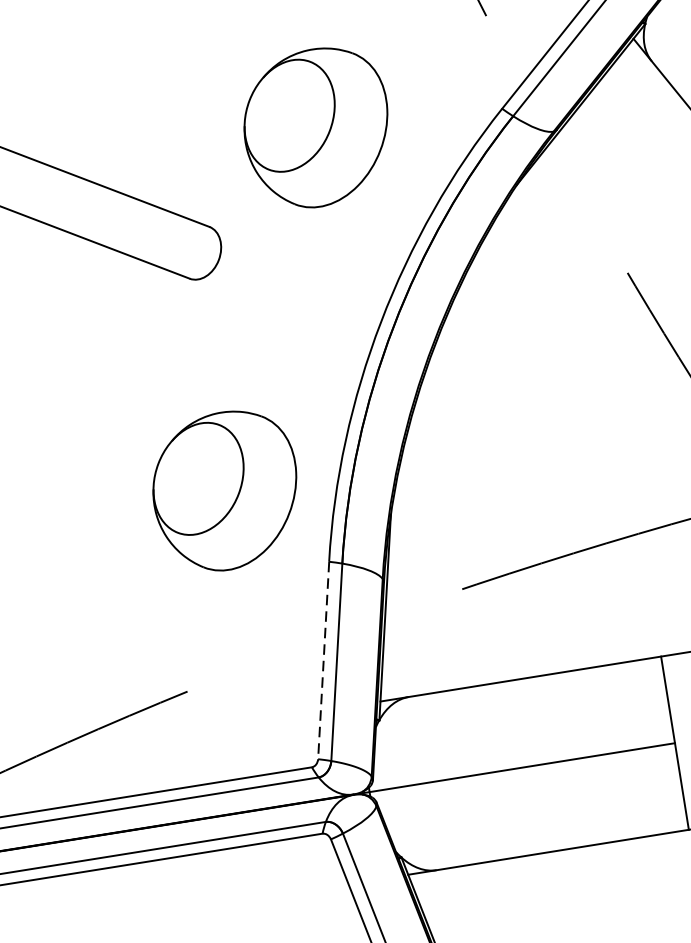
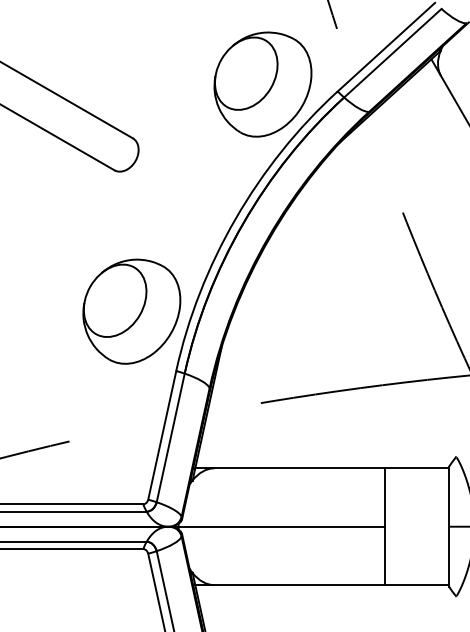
part: (316, 127) -> (262, 84), moved
part: (225, 490) -> (131, 311), moved
line: (324, 660) -> (162, 435), dashed -> solid

